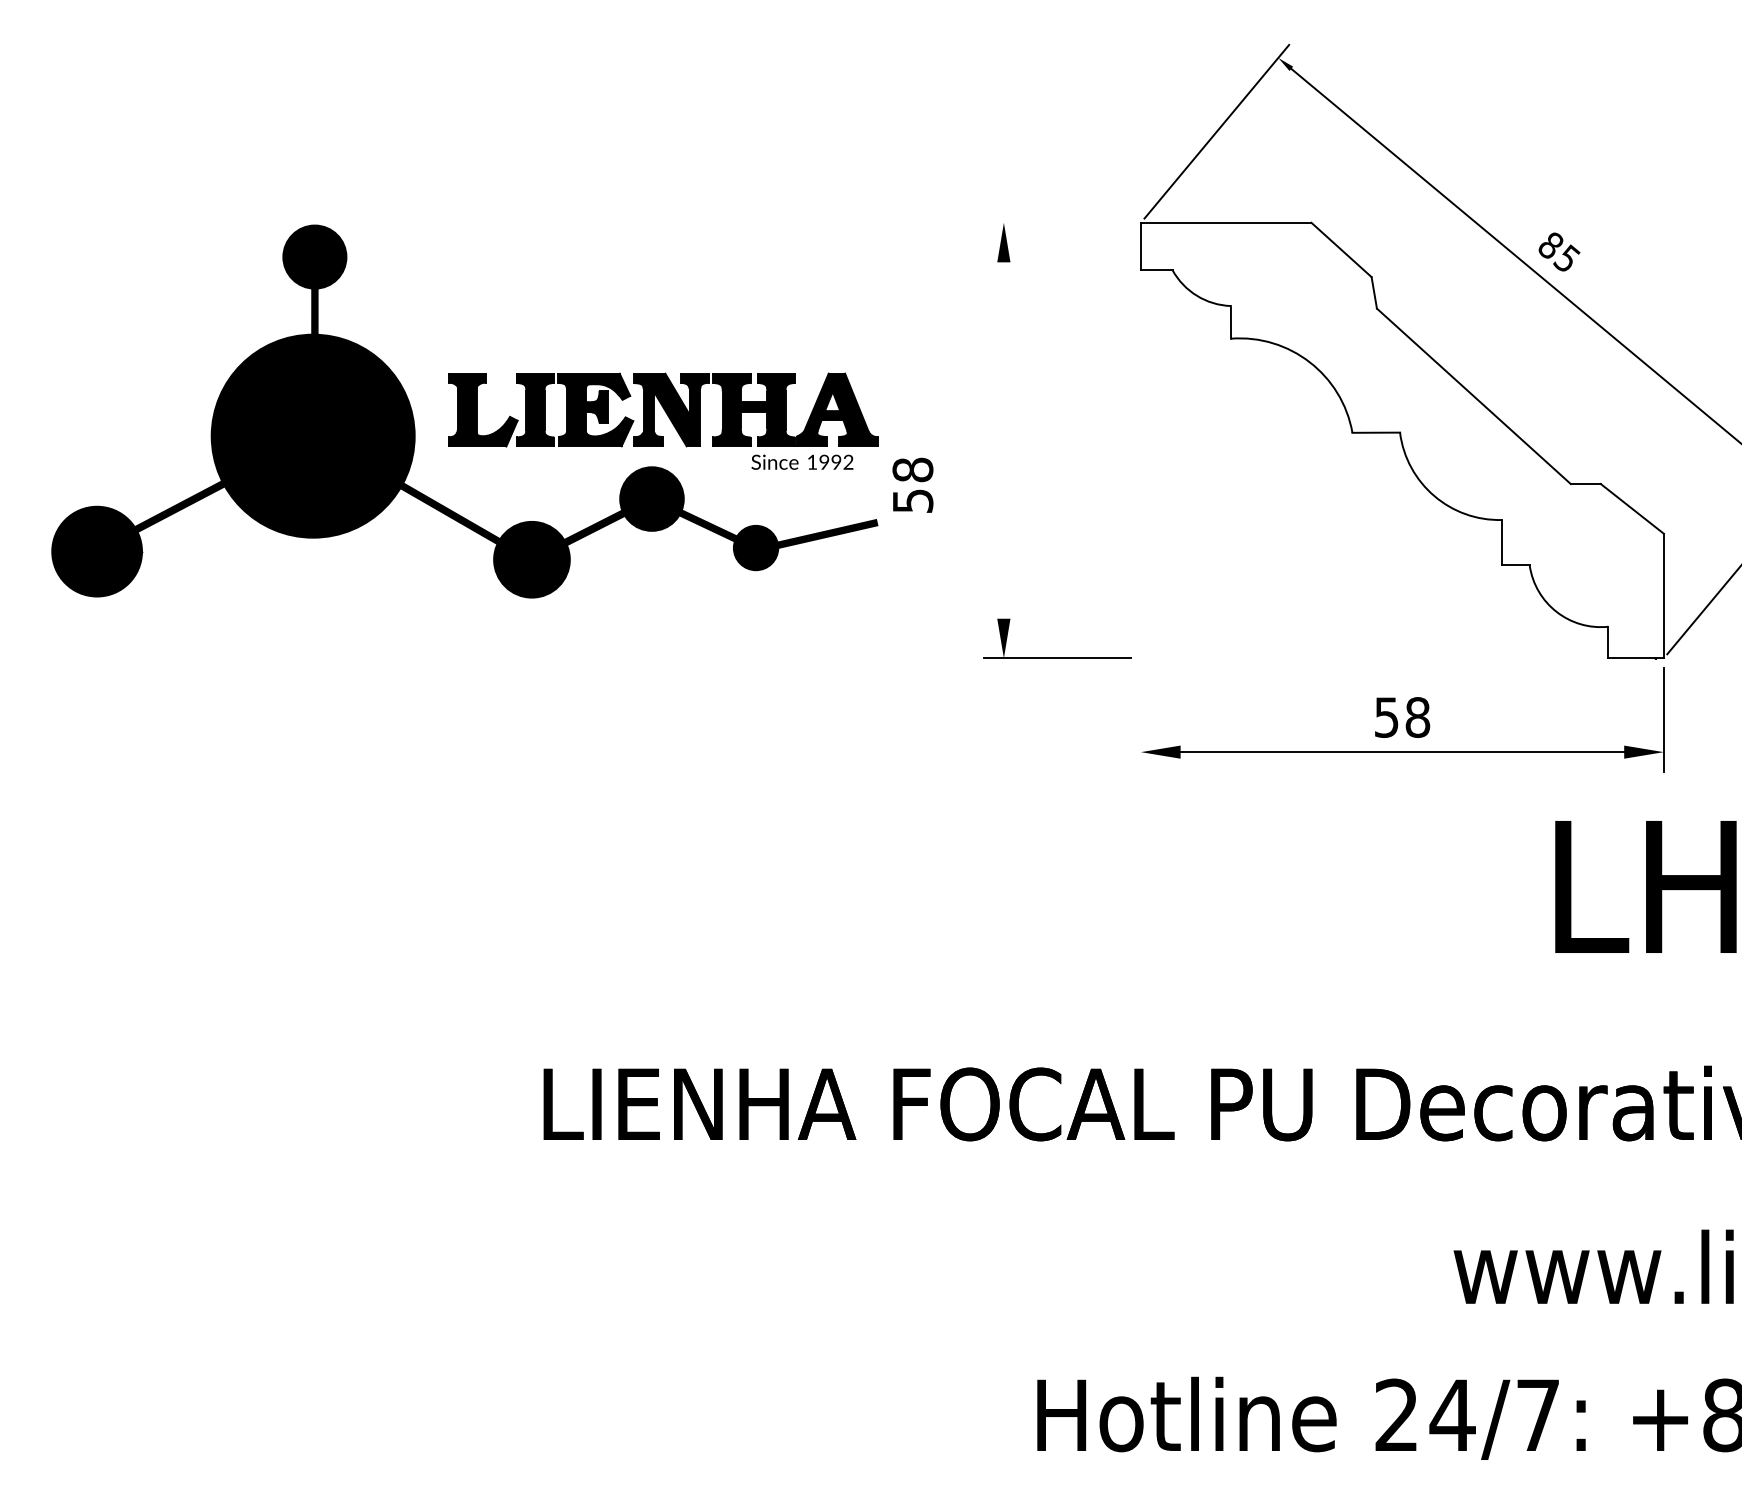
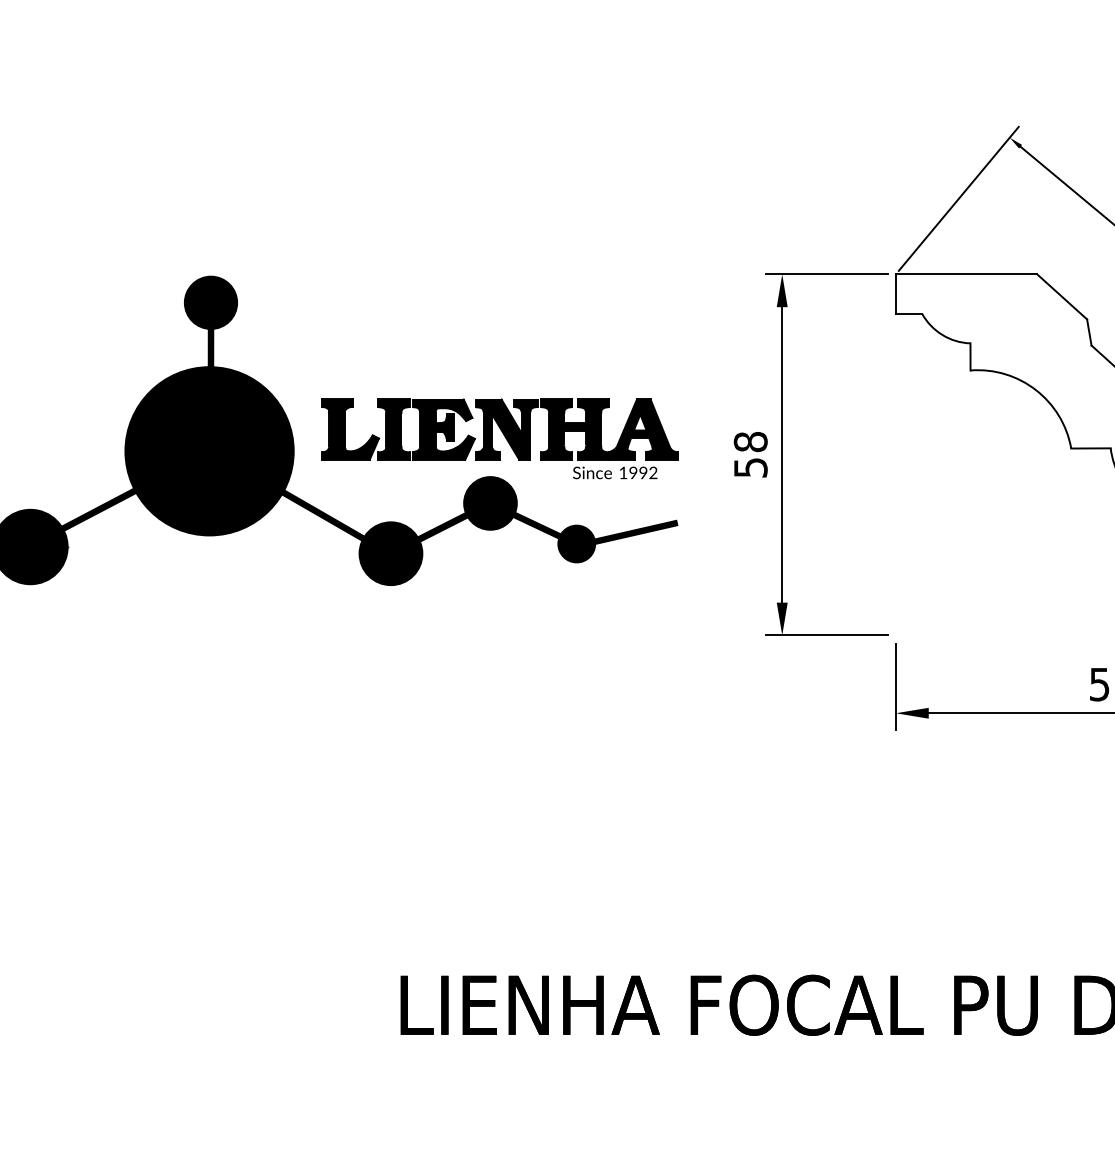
line: (1057, 222) -> (826, 274), added
line: (1003, 440) -> (781, 454), added
text: (912, 484) -> (750, 454), moved
line: (1140, 719) -> (895, 686), added

